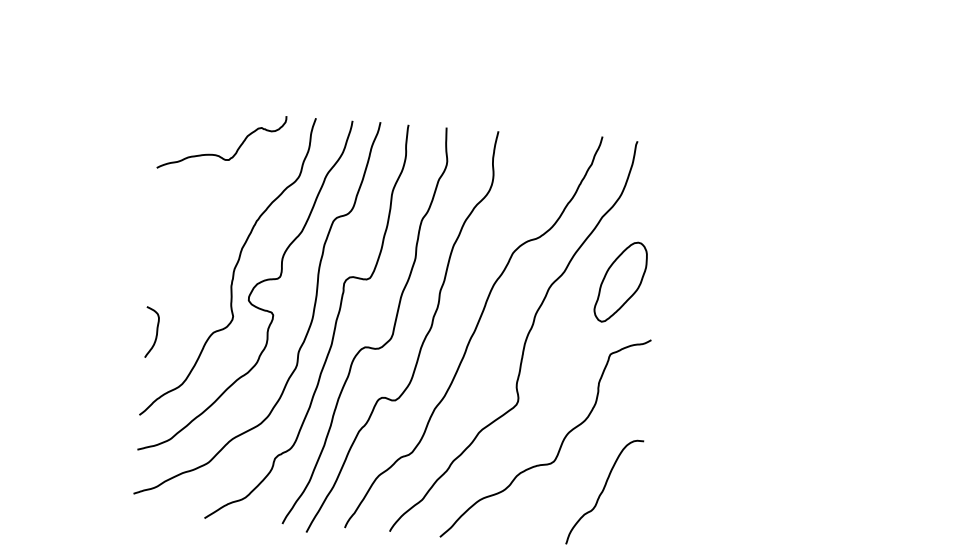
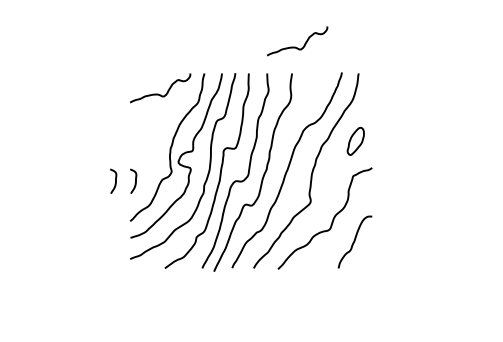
curve: (509, 75) -> (295, 46), added
part: (620, 282) -> (355, 141), size x0.7
curve: (114, 327) -> (115, 180), added

